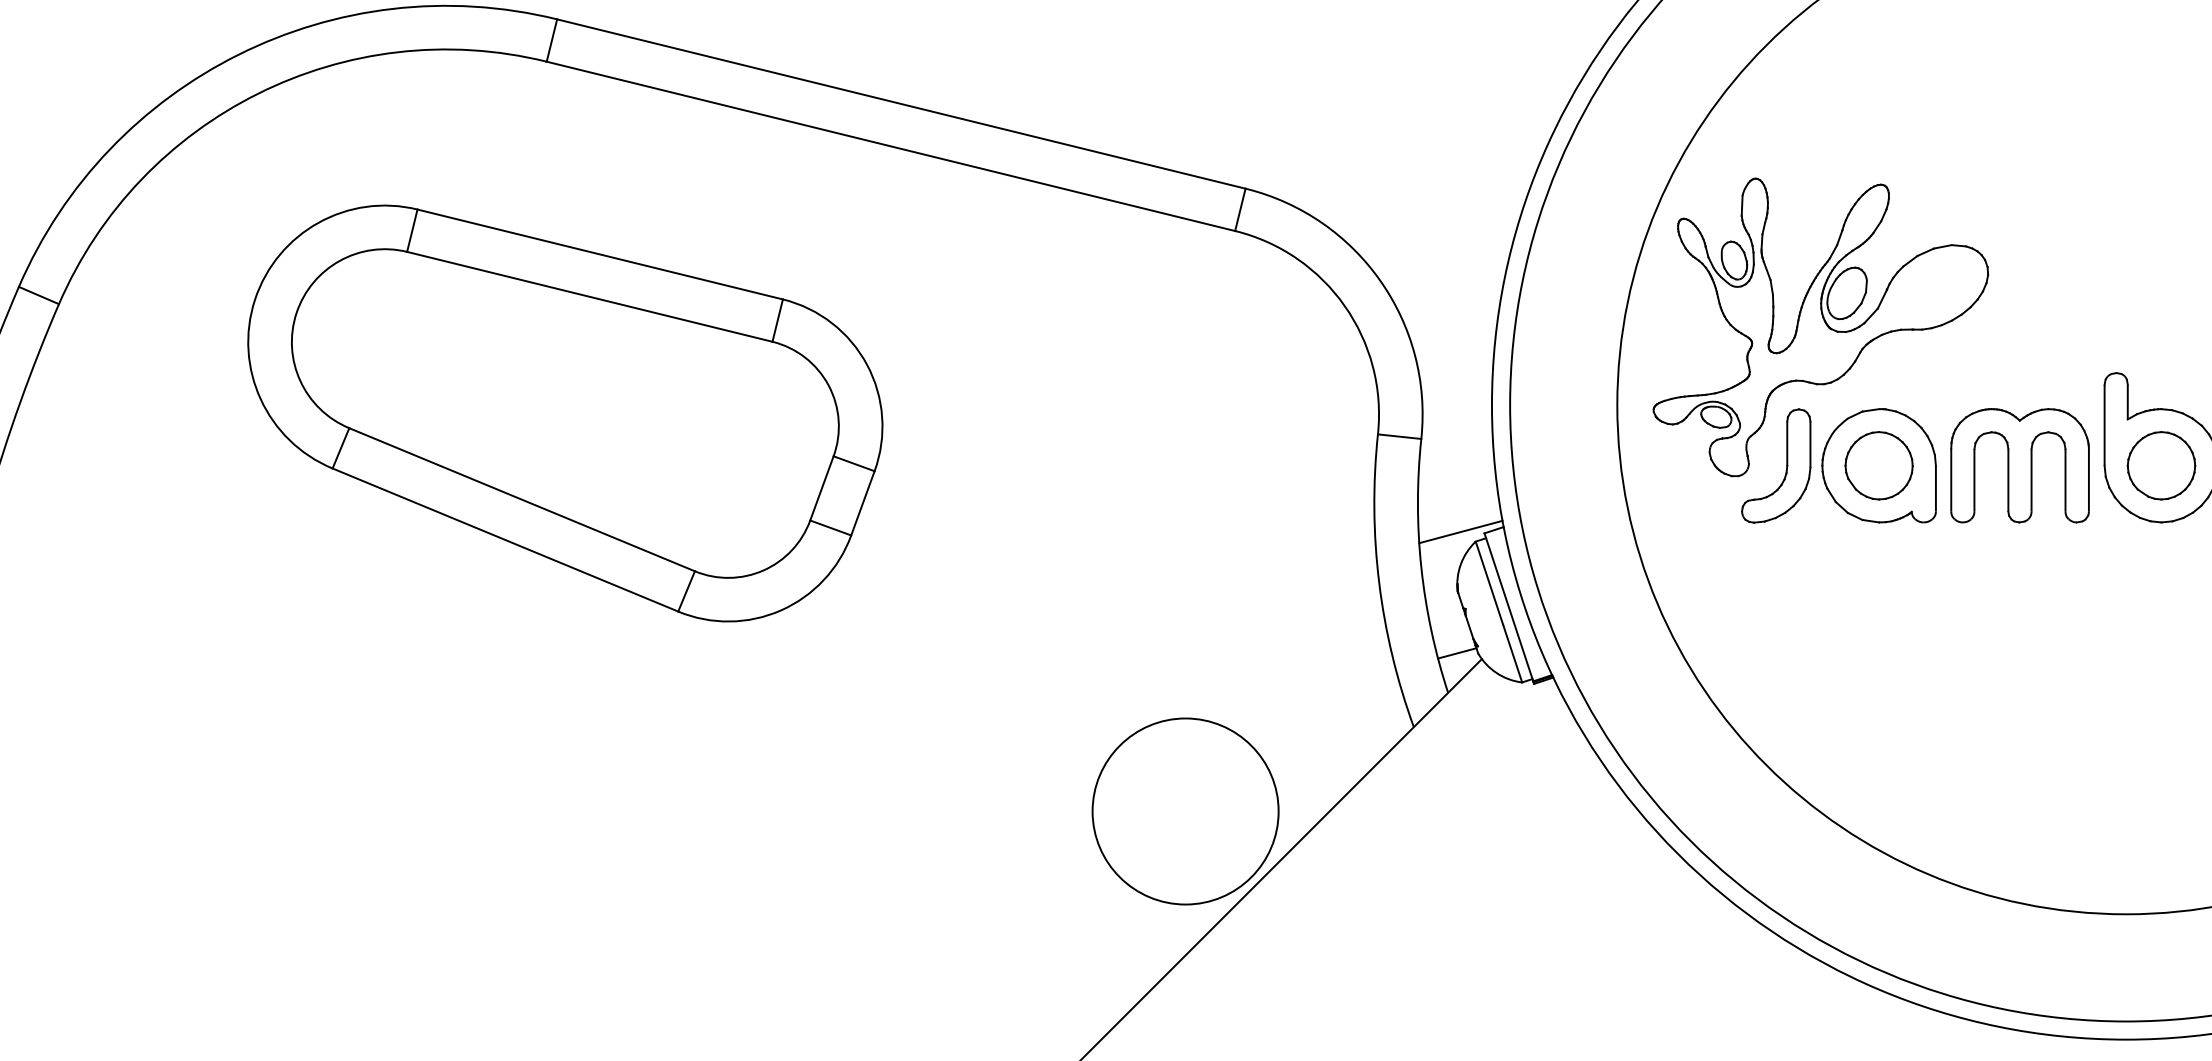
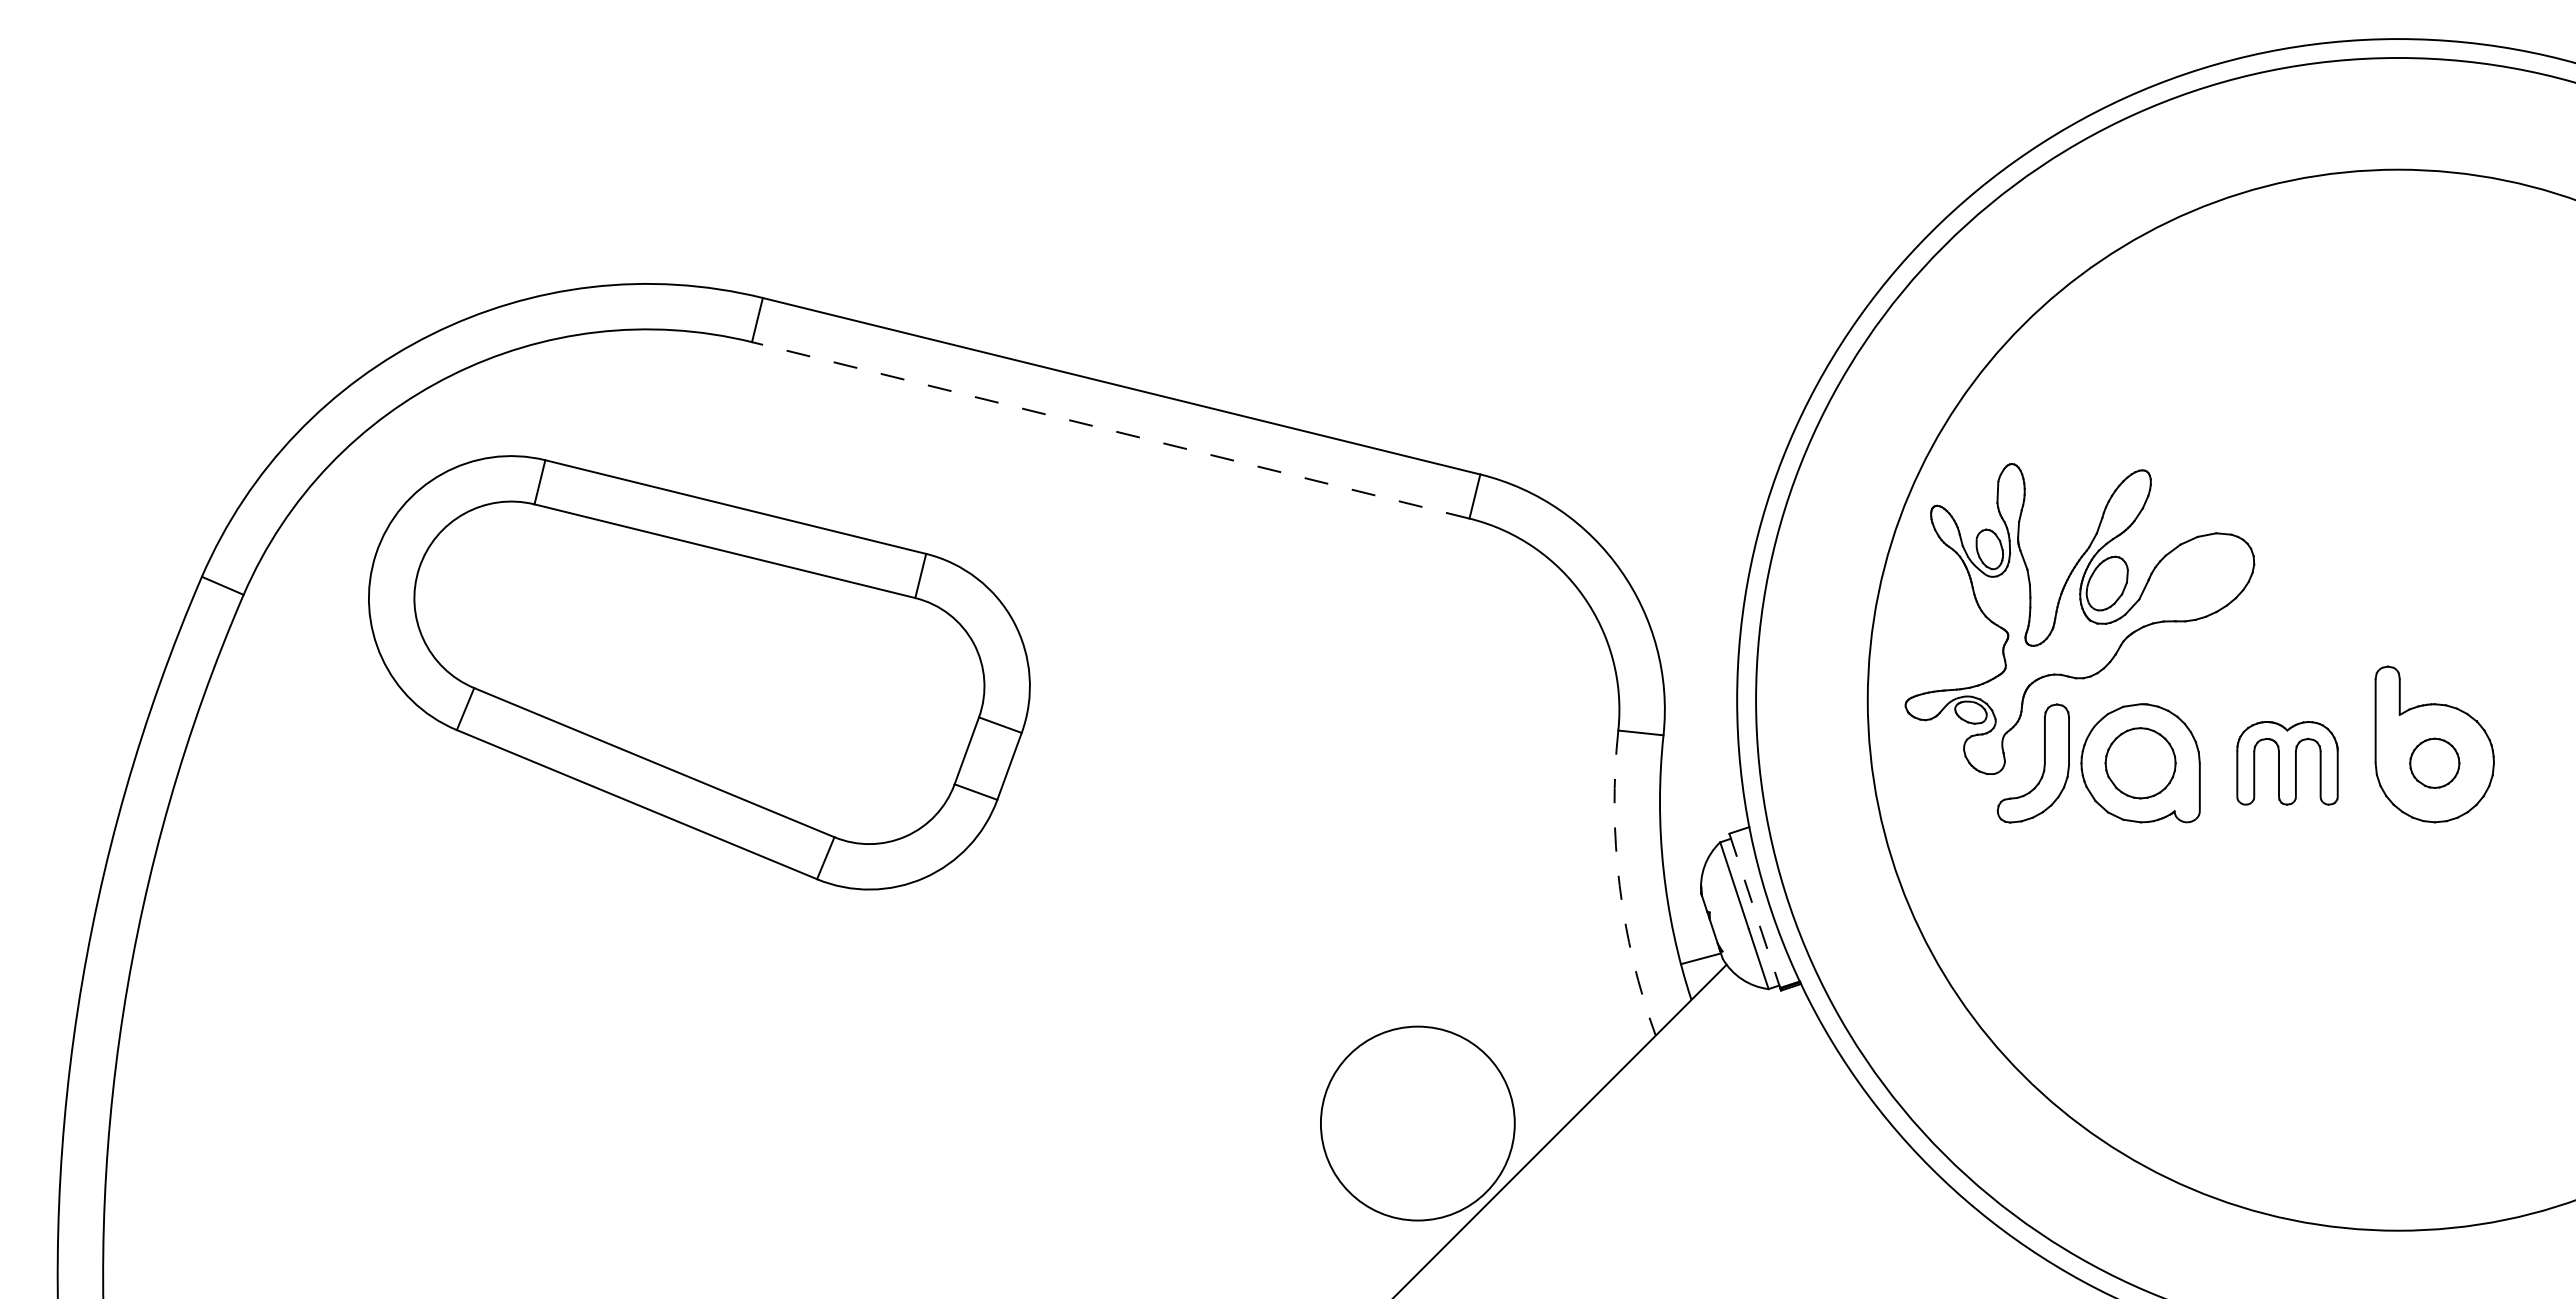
line: (890, 146) -> (1110, 430), solid -> dashed
part: (565, 413) -> (699, 672), moved
part: (2020, 466) -> (2287, 763), size x0.7
part: (2161, 466) -> (2434, 763), size x0.7
line: (1460, 531) -> (1704, 831), removed
arc: (1379, 583) -> (1619, 885), solid -> dashed
line: (1508, 608) -> (1754, 911), solid -> dashed

